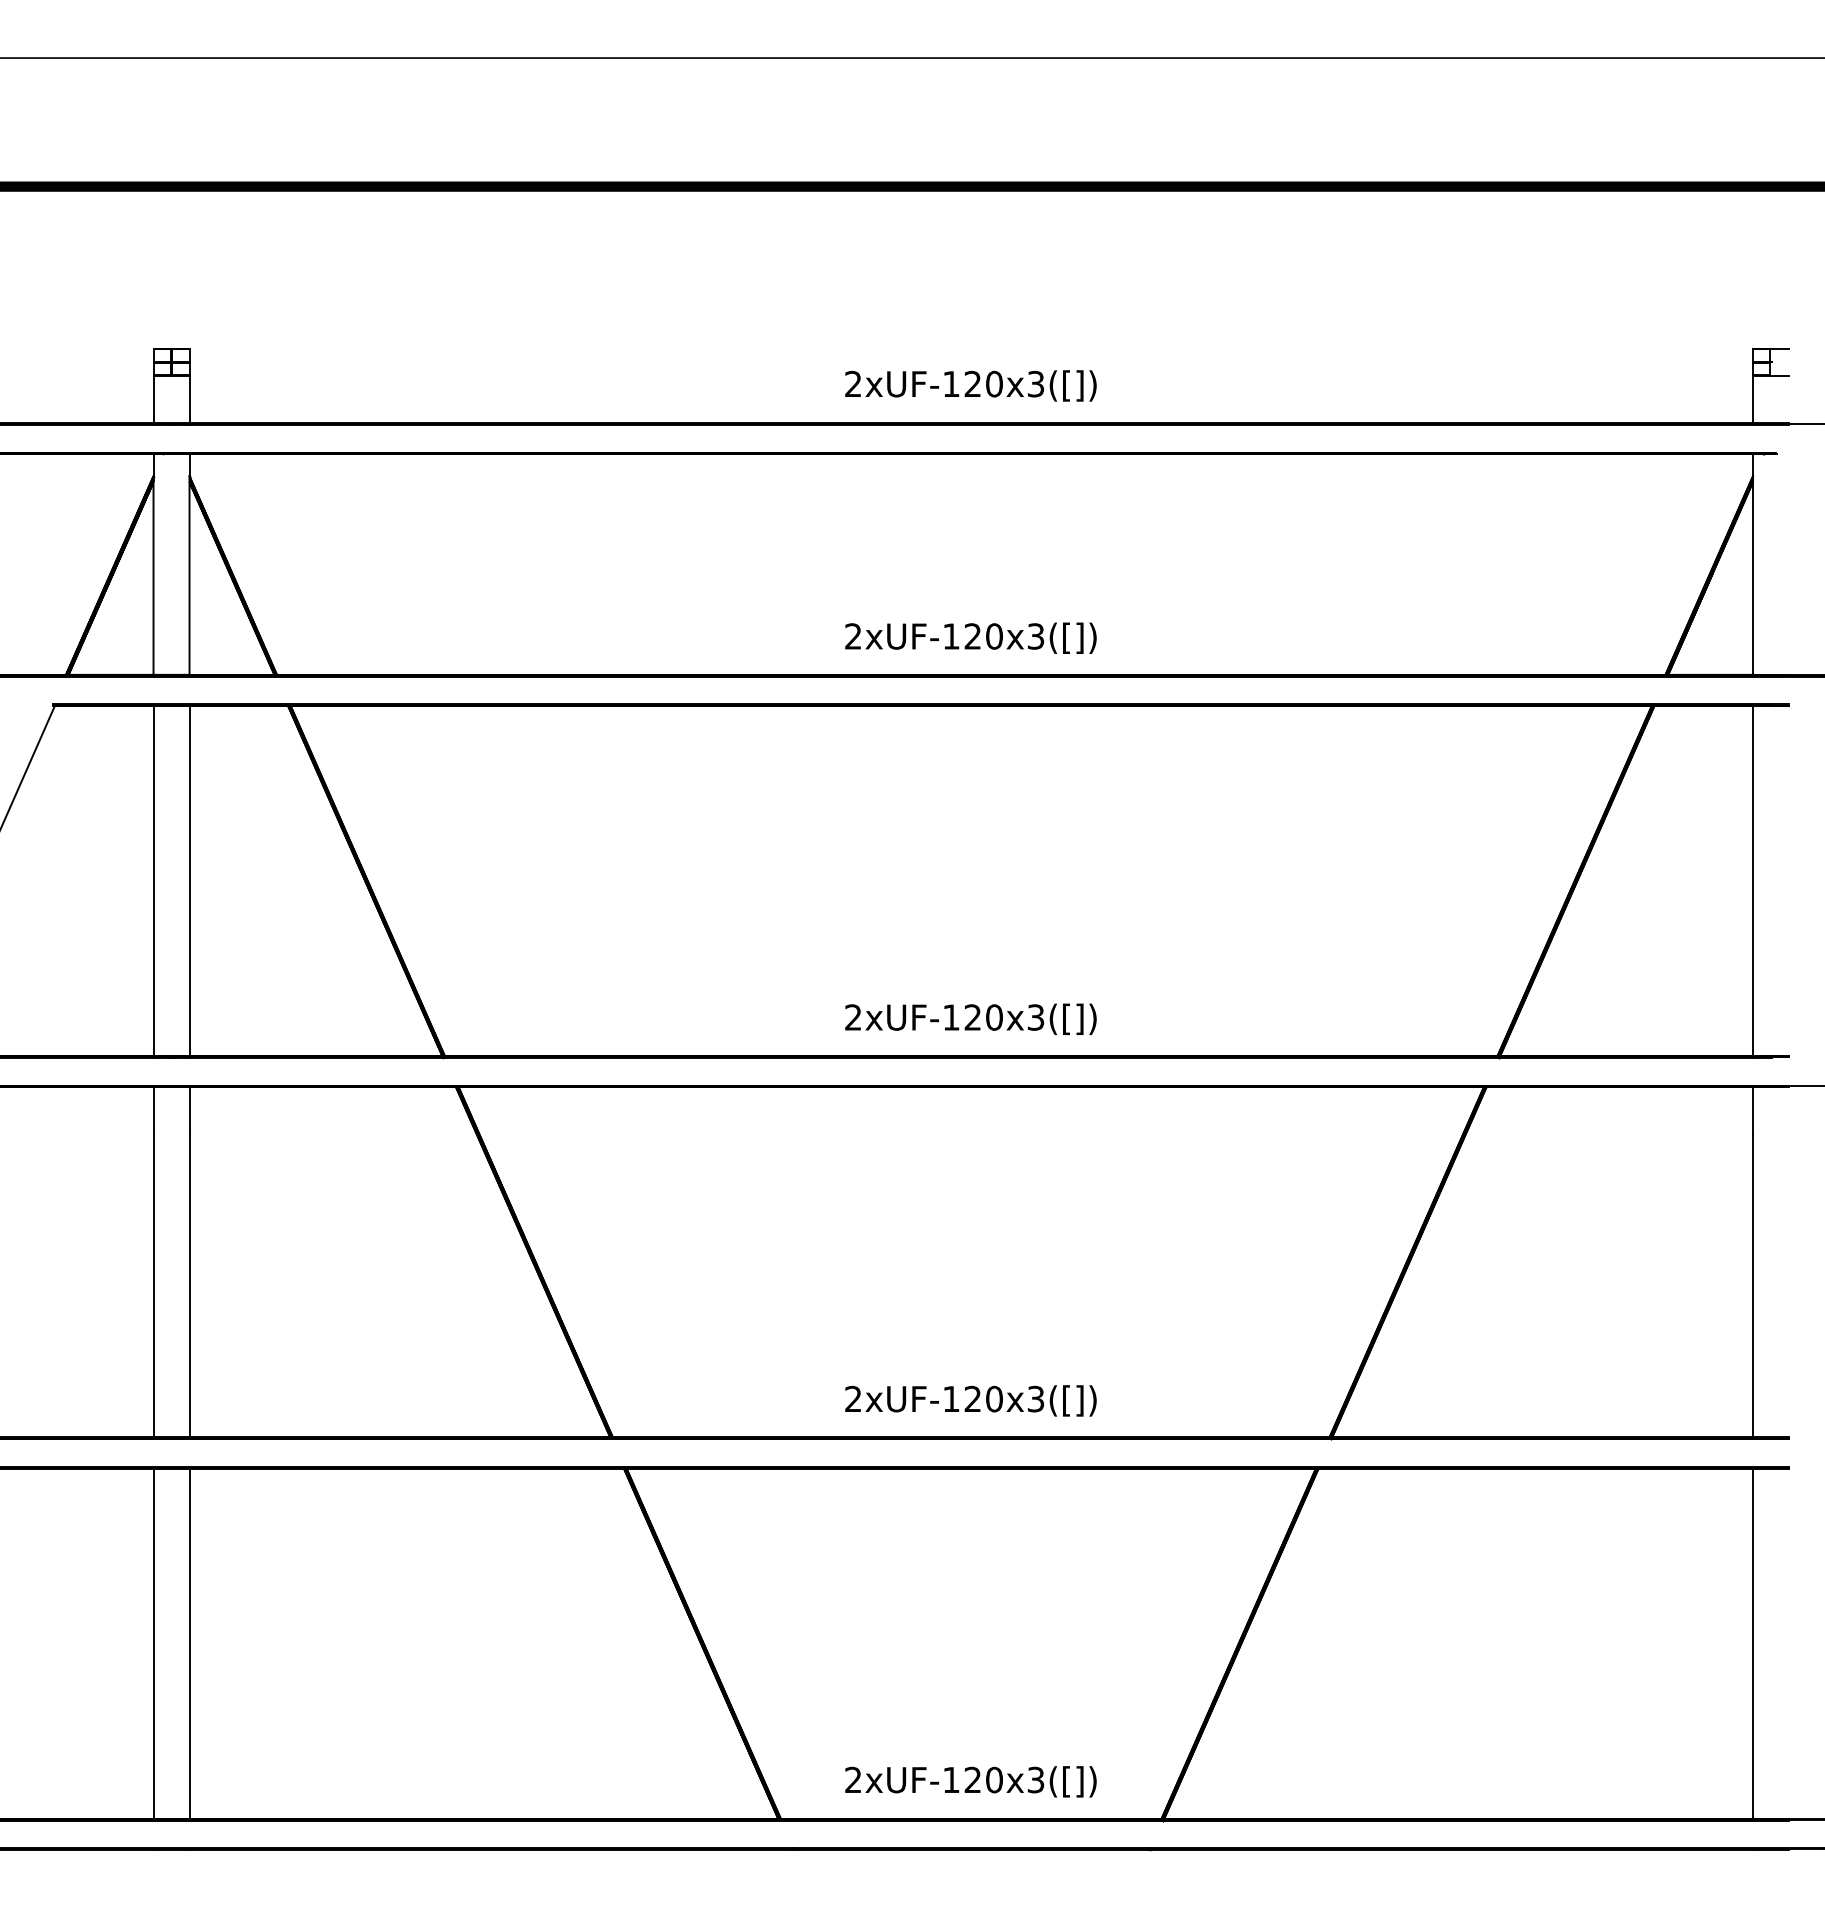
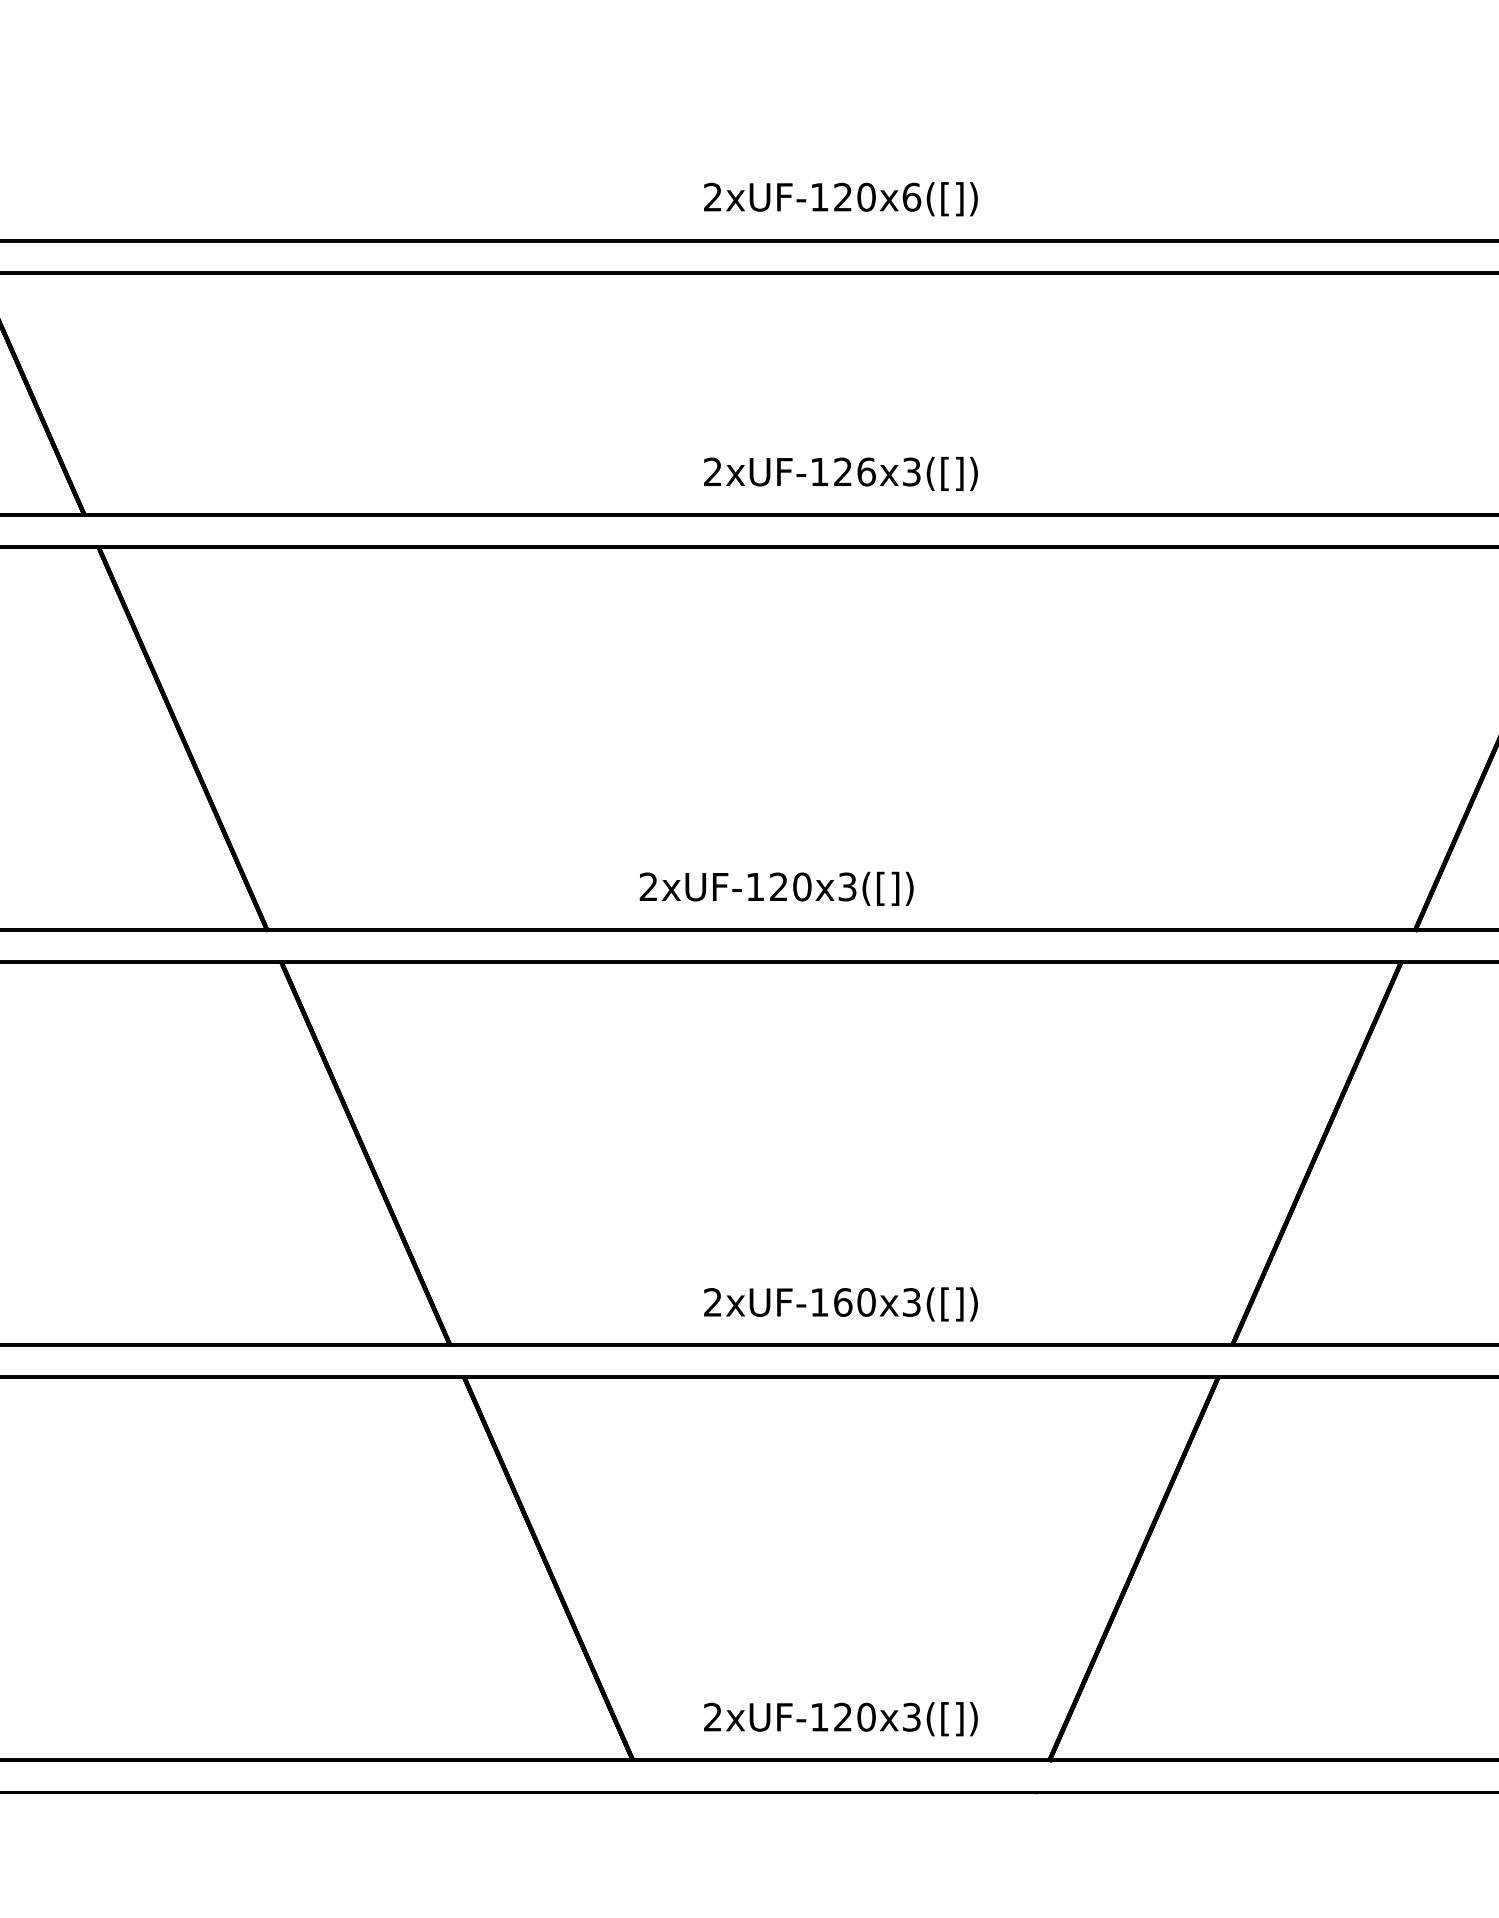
text: (1035, 383) -> (911, 196), 2xUF-120x3([]) -> 2xUF-120x6([])
text: (994, 636) -> (866, 472), 2xUF-120x3([]) -> 2xUF-126x3([])
text: (970, 1018) -> (776, 888), moved
text: (972, 1398) -> (842, 1301), 2xUF-120x3([]) -> 2xUF-160x3([])

